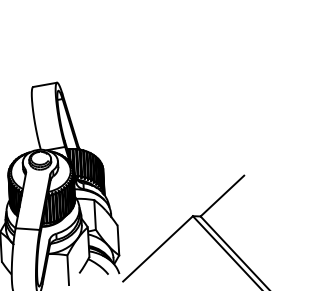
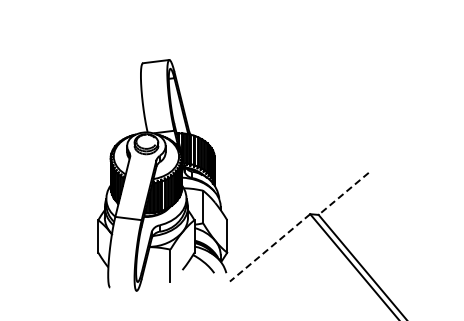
line: (222, 195) -> (343, 193), solid -> dashed
line: (157, 249) -> (269, 248), solid -> dashed

